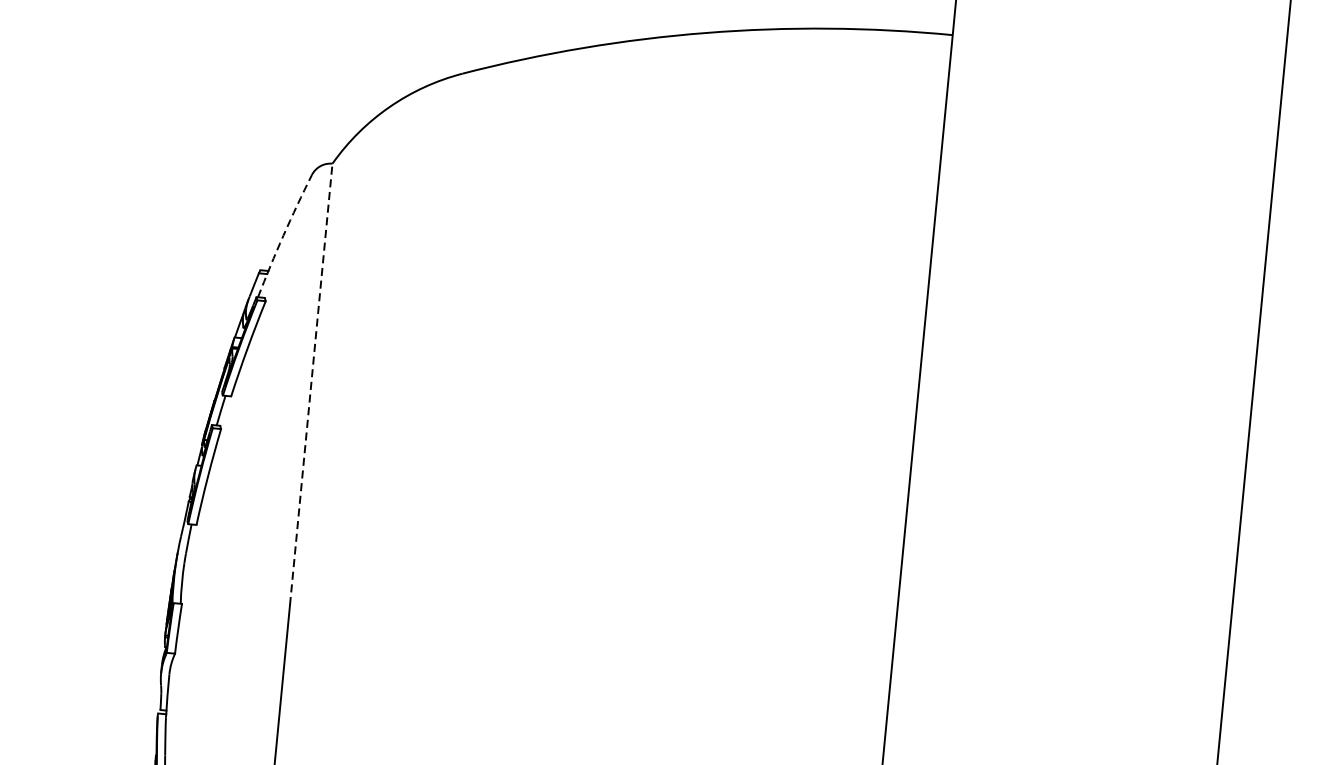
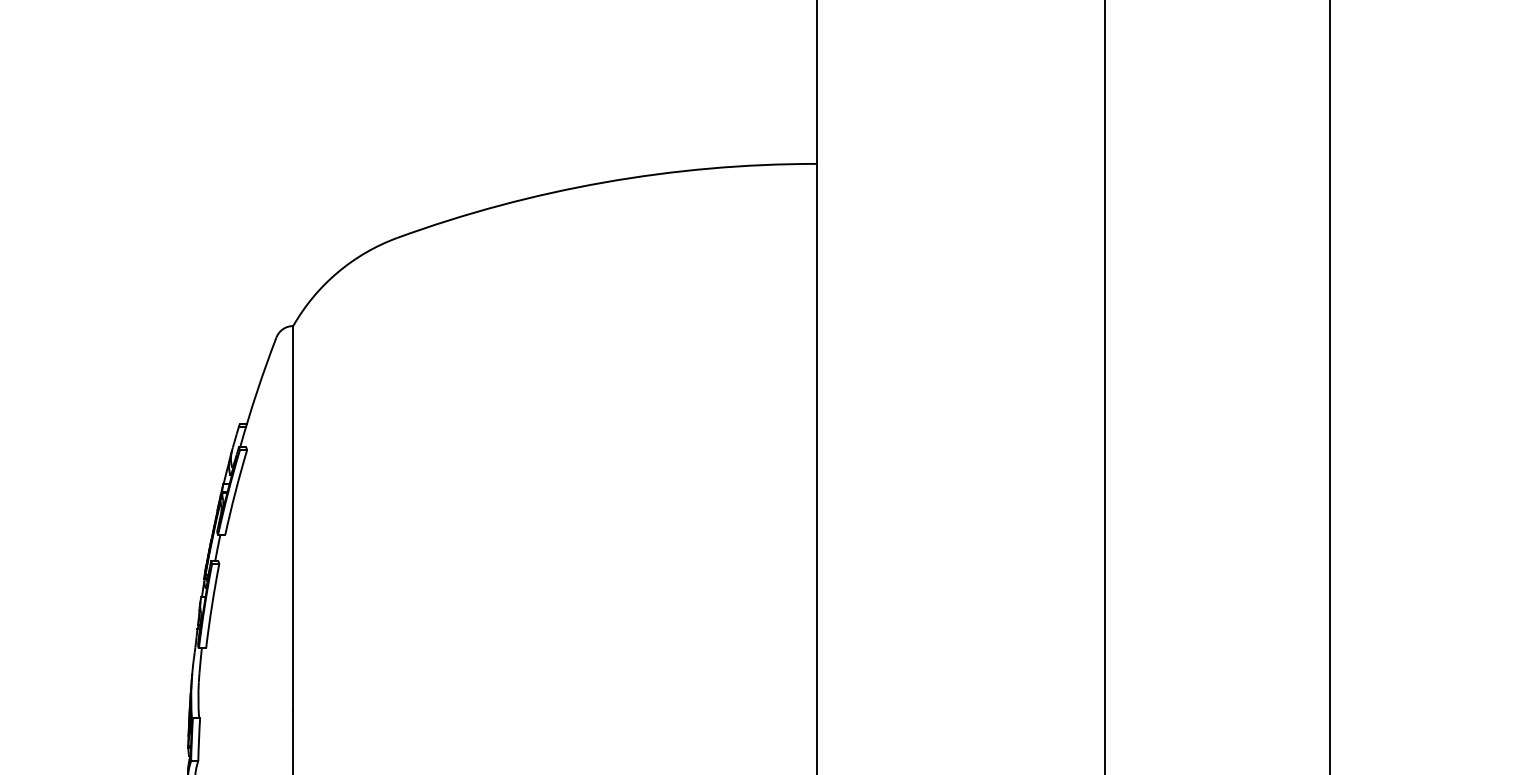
arc: (284, 235) -> (257, 391), dashed -> solid
line: (311, 384) -> (293, 517), dashed -> solid

